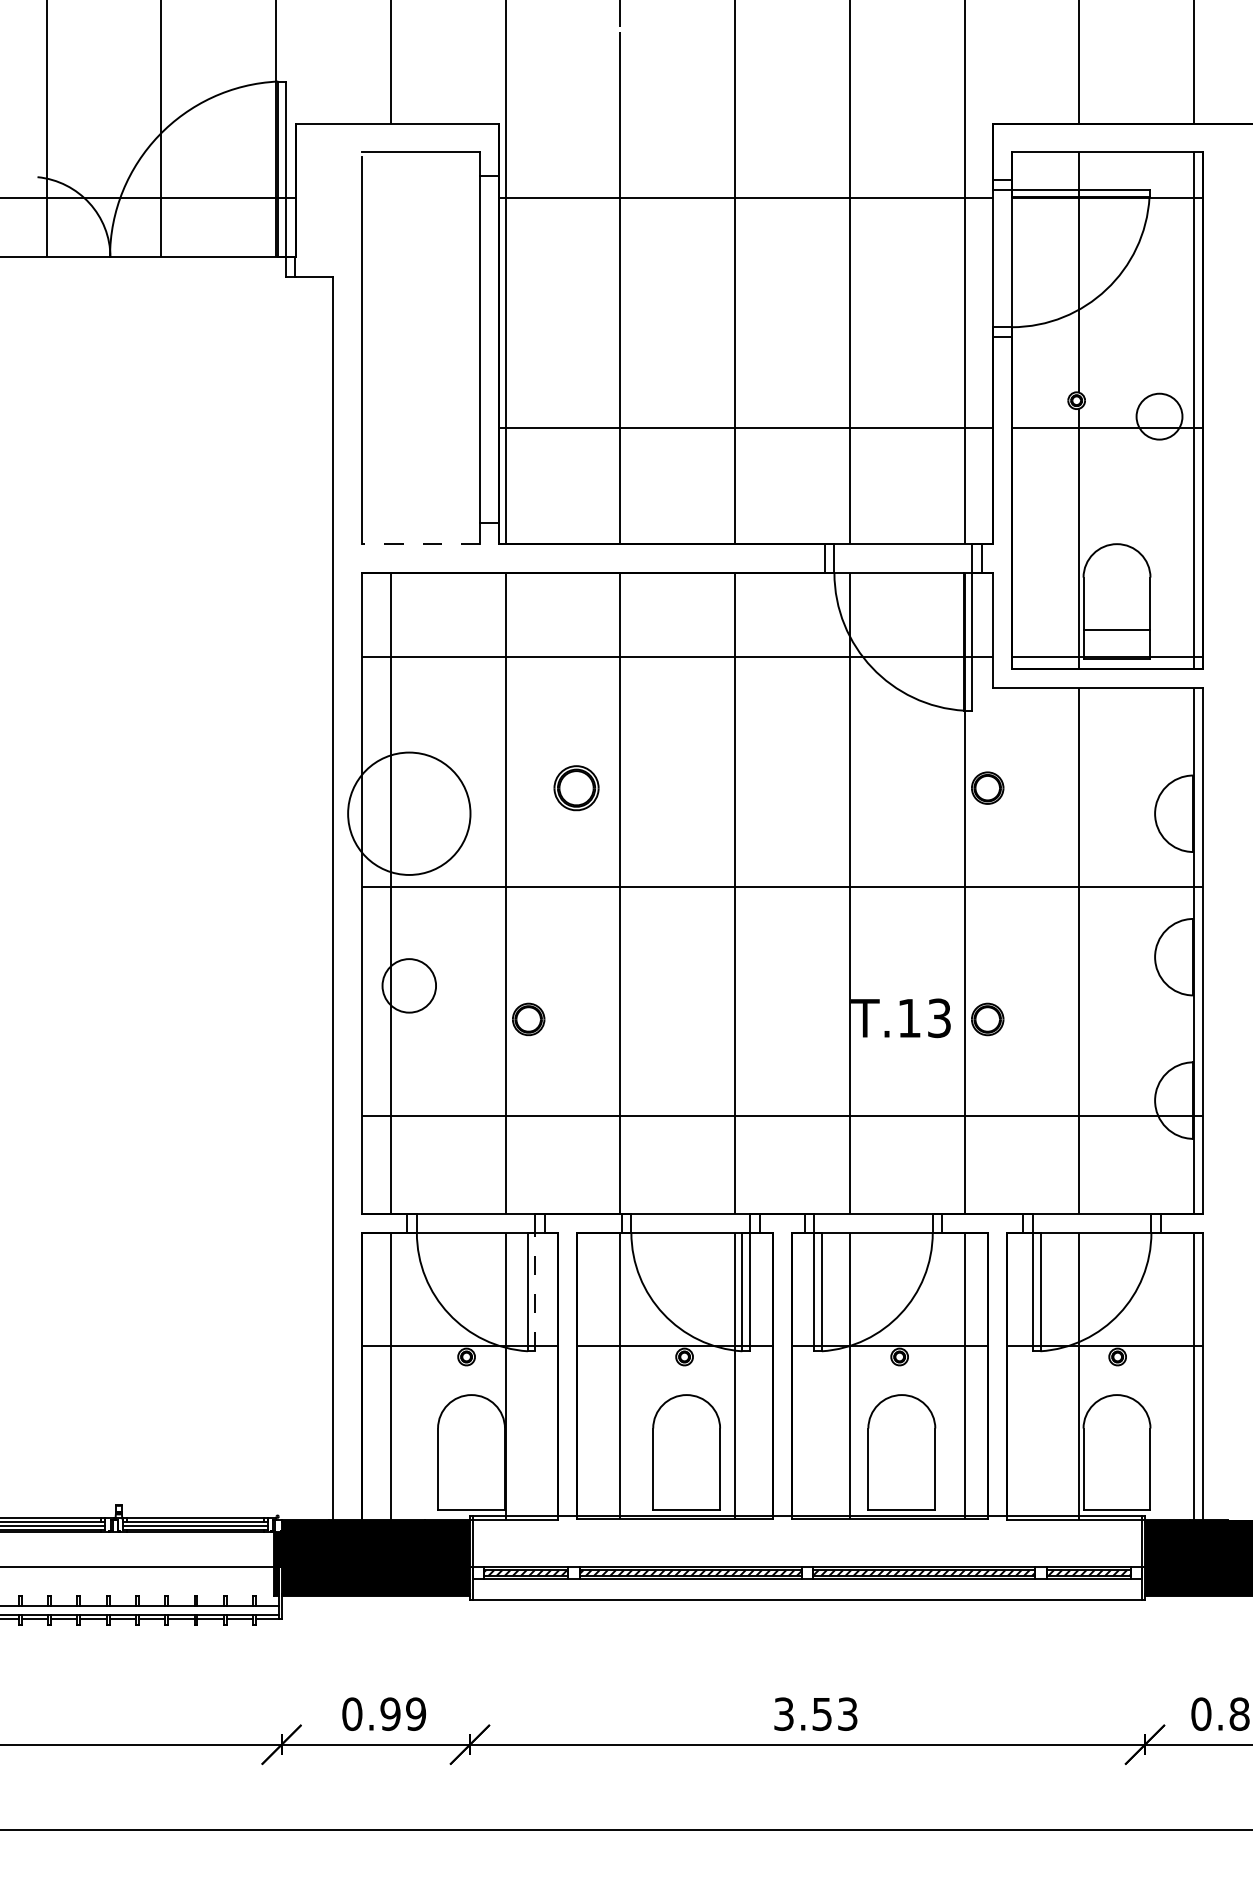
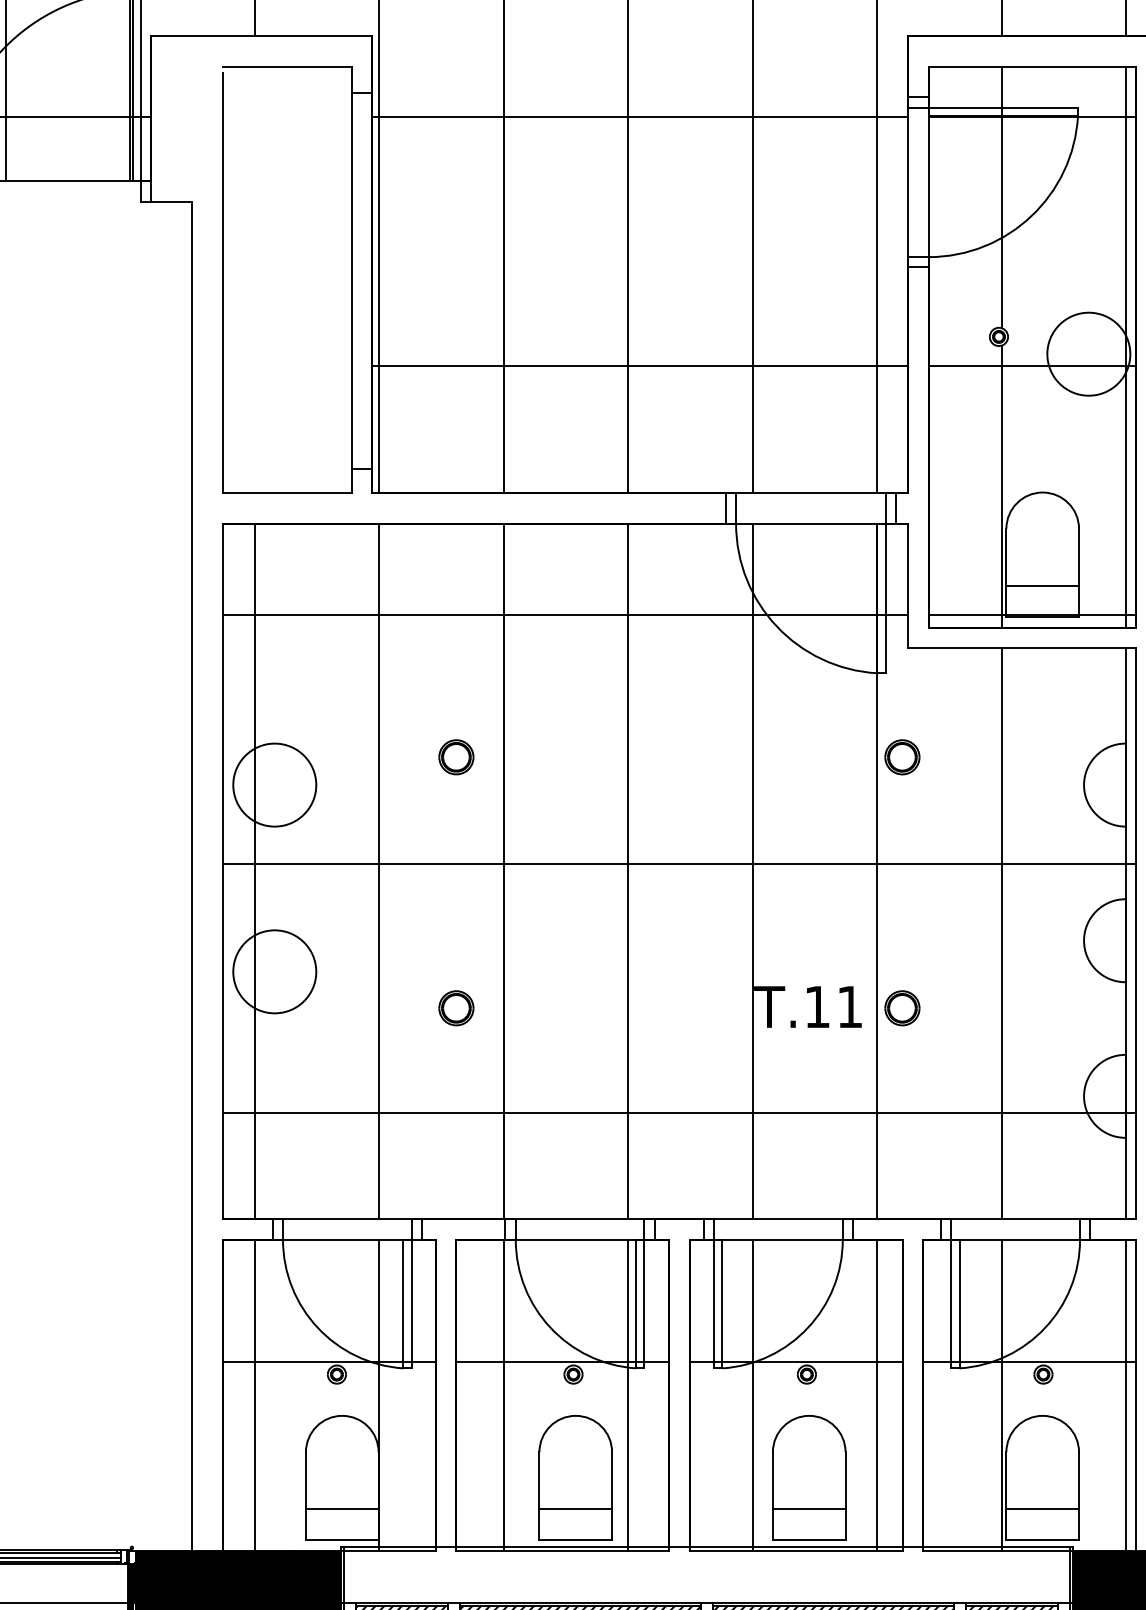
circle: (1159, 416) -> (1088, 354), size x1.67
line: (420, 544) -> (286, 492), dashed -> solid
part: (576, 787) -> (456, 756), size x0.71
circle: (409, 813) -> (274, 784), size x0.62
circle: (409, 985) -> (274, 971), size x1.43
text: (939, 1018) -> (850, 1007), T.13 -> T.11
part: (528, 1019) -> (456, 1008), moved
line: (535, 1291) -> (411, 1303), dashed -> solid
line: (471, 1481) -> (342, 1509), added
line: (686, 1481) -> (575, 1509), added
line: (901, 1481) -> (808, 1509), added
line: (1116, 1481) -> (1042, 1509), added

